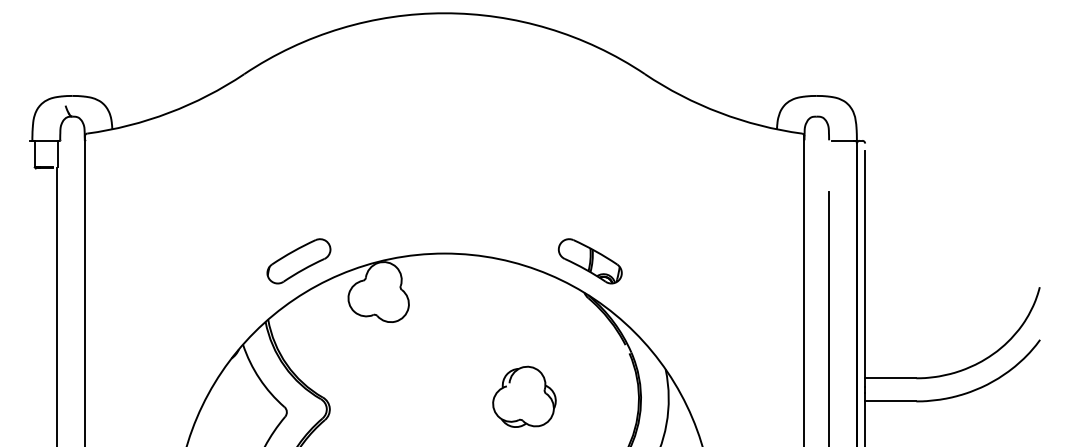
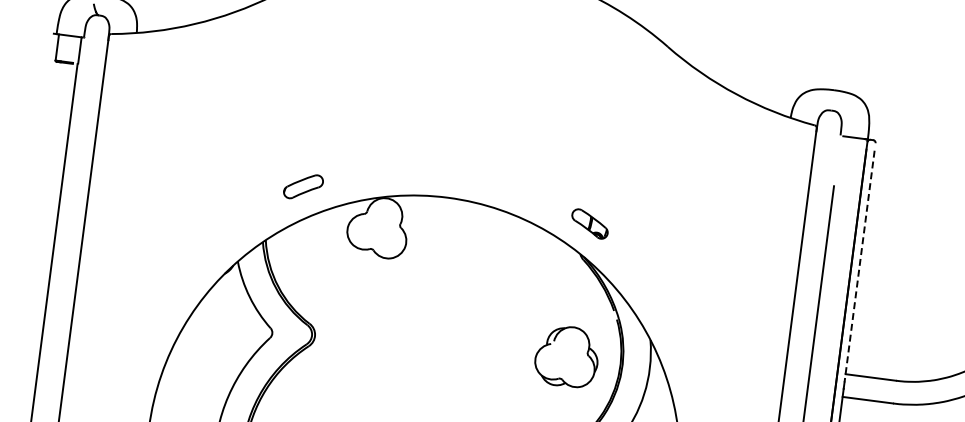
part: (298, 261) -> (303, 186), size x0.6
part: (589, 261) -> (589, 224), size x0.6
line: (865, 268) -> (859, 266), solid -> dashed
part: (524, 396) -> (567, 356), moved

